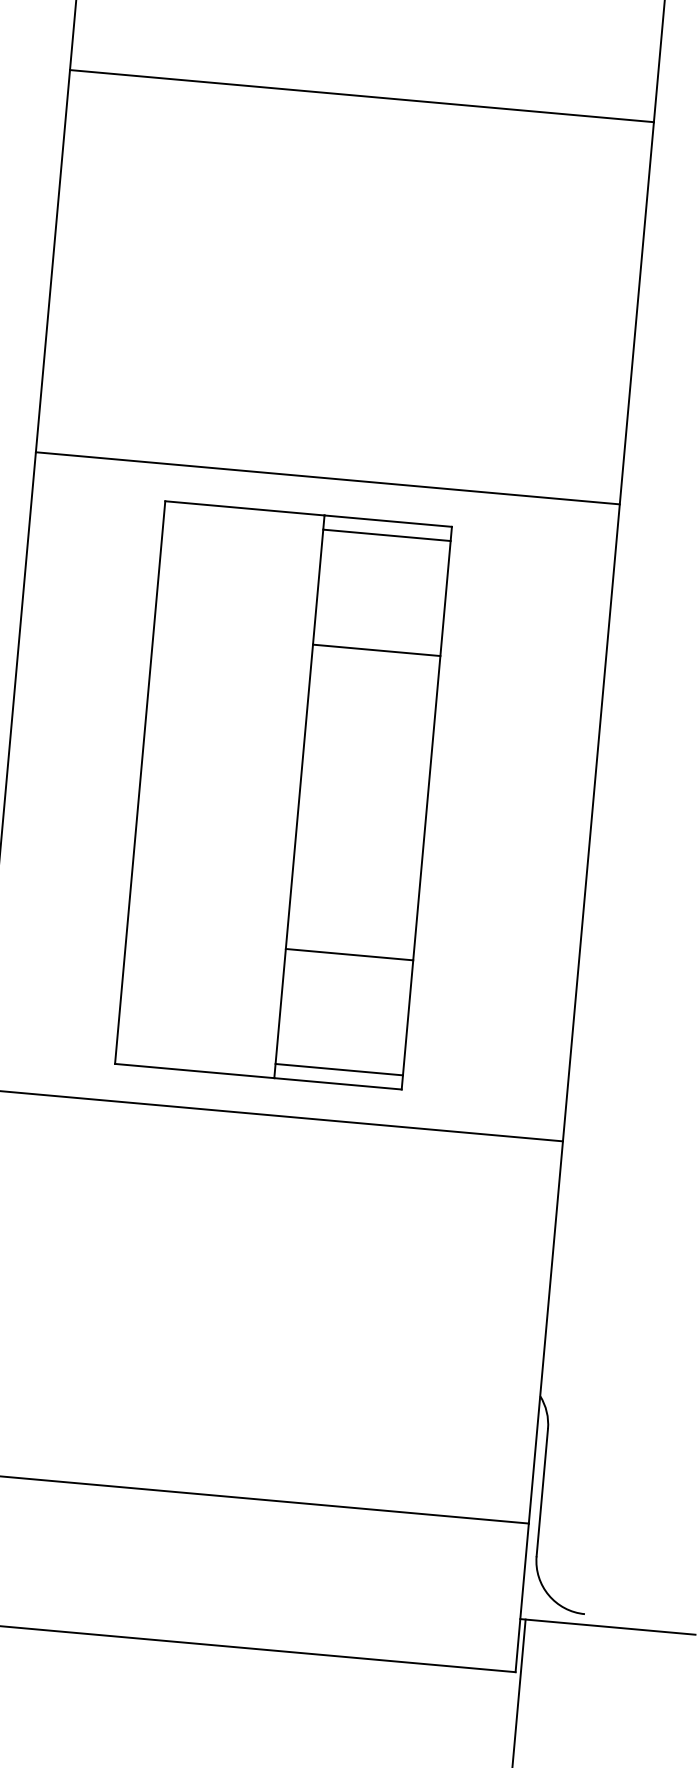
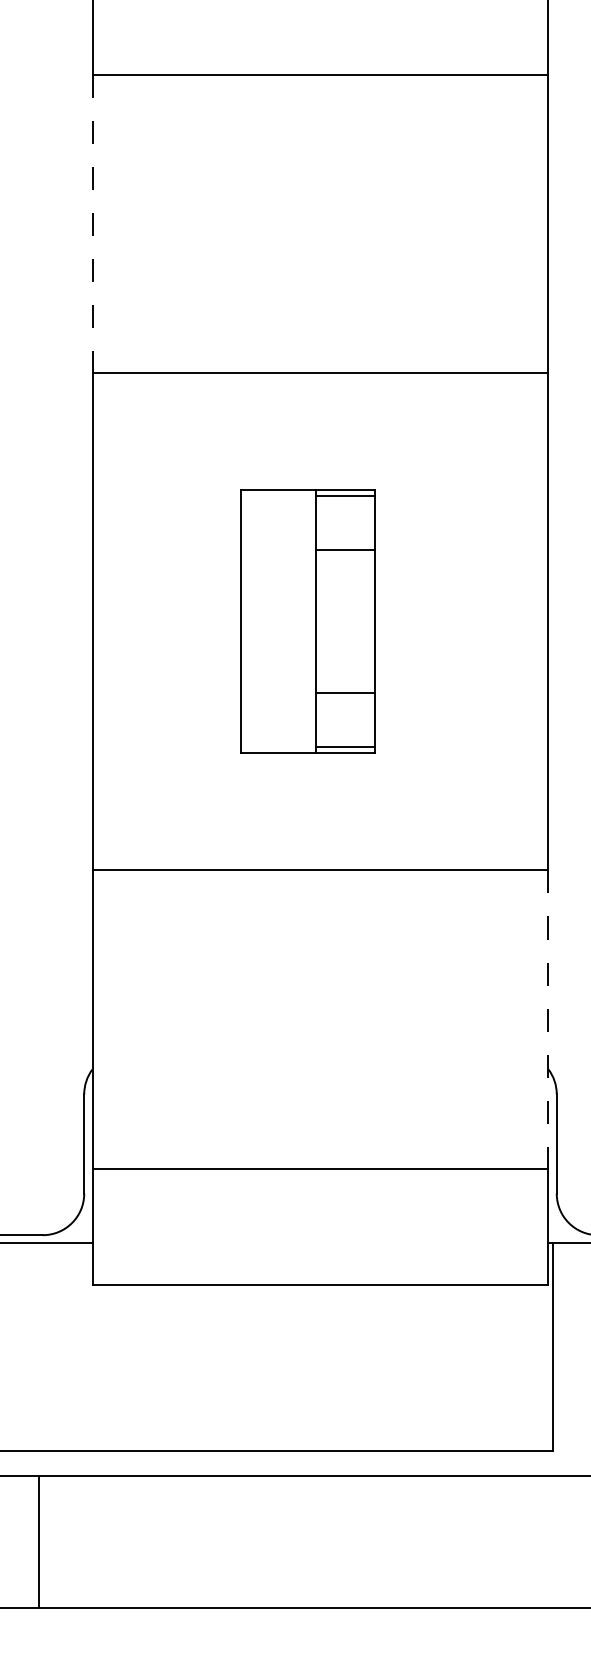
line: (52, 262) -> (92, 224), solid -> dashed
part: (282, 795) -> (307, 621), size x0.6
line: (545, 1333) -> (548, 1020), solid -> dashed

